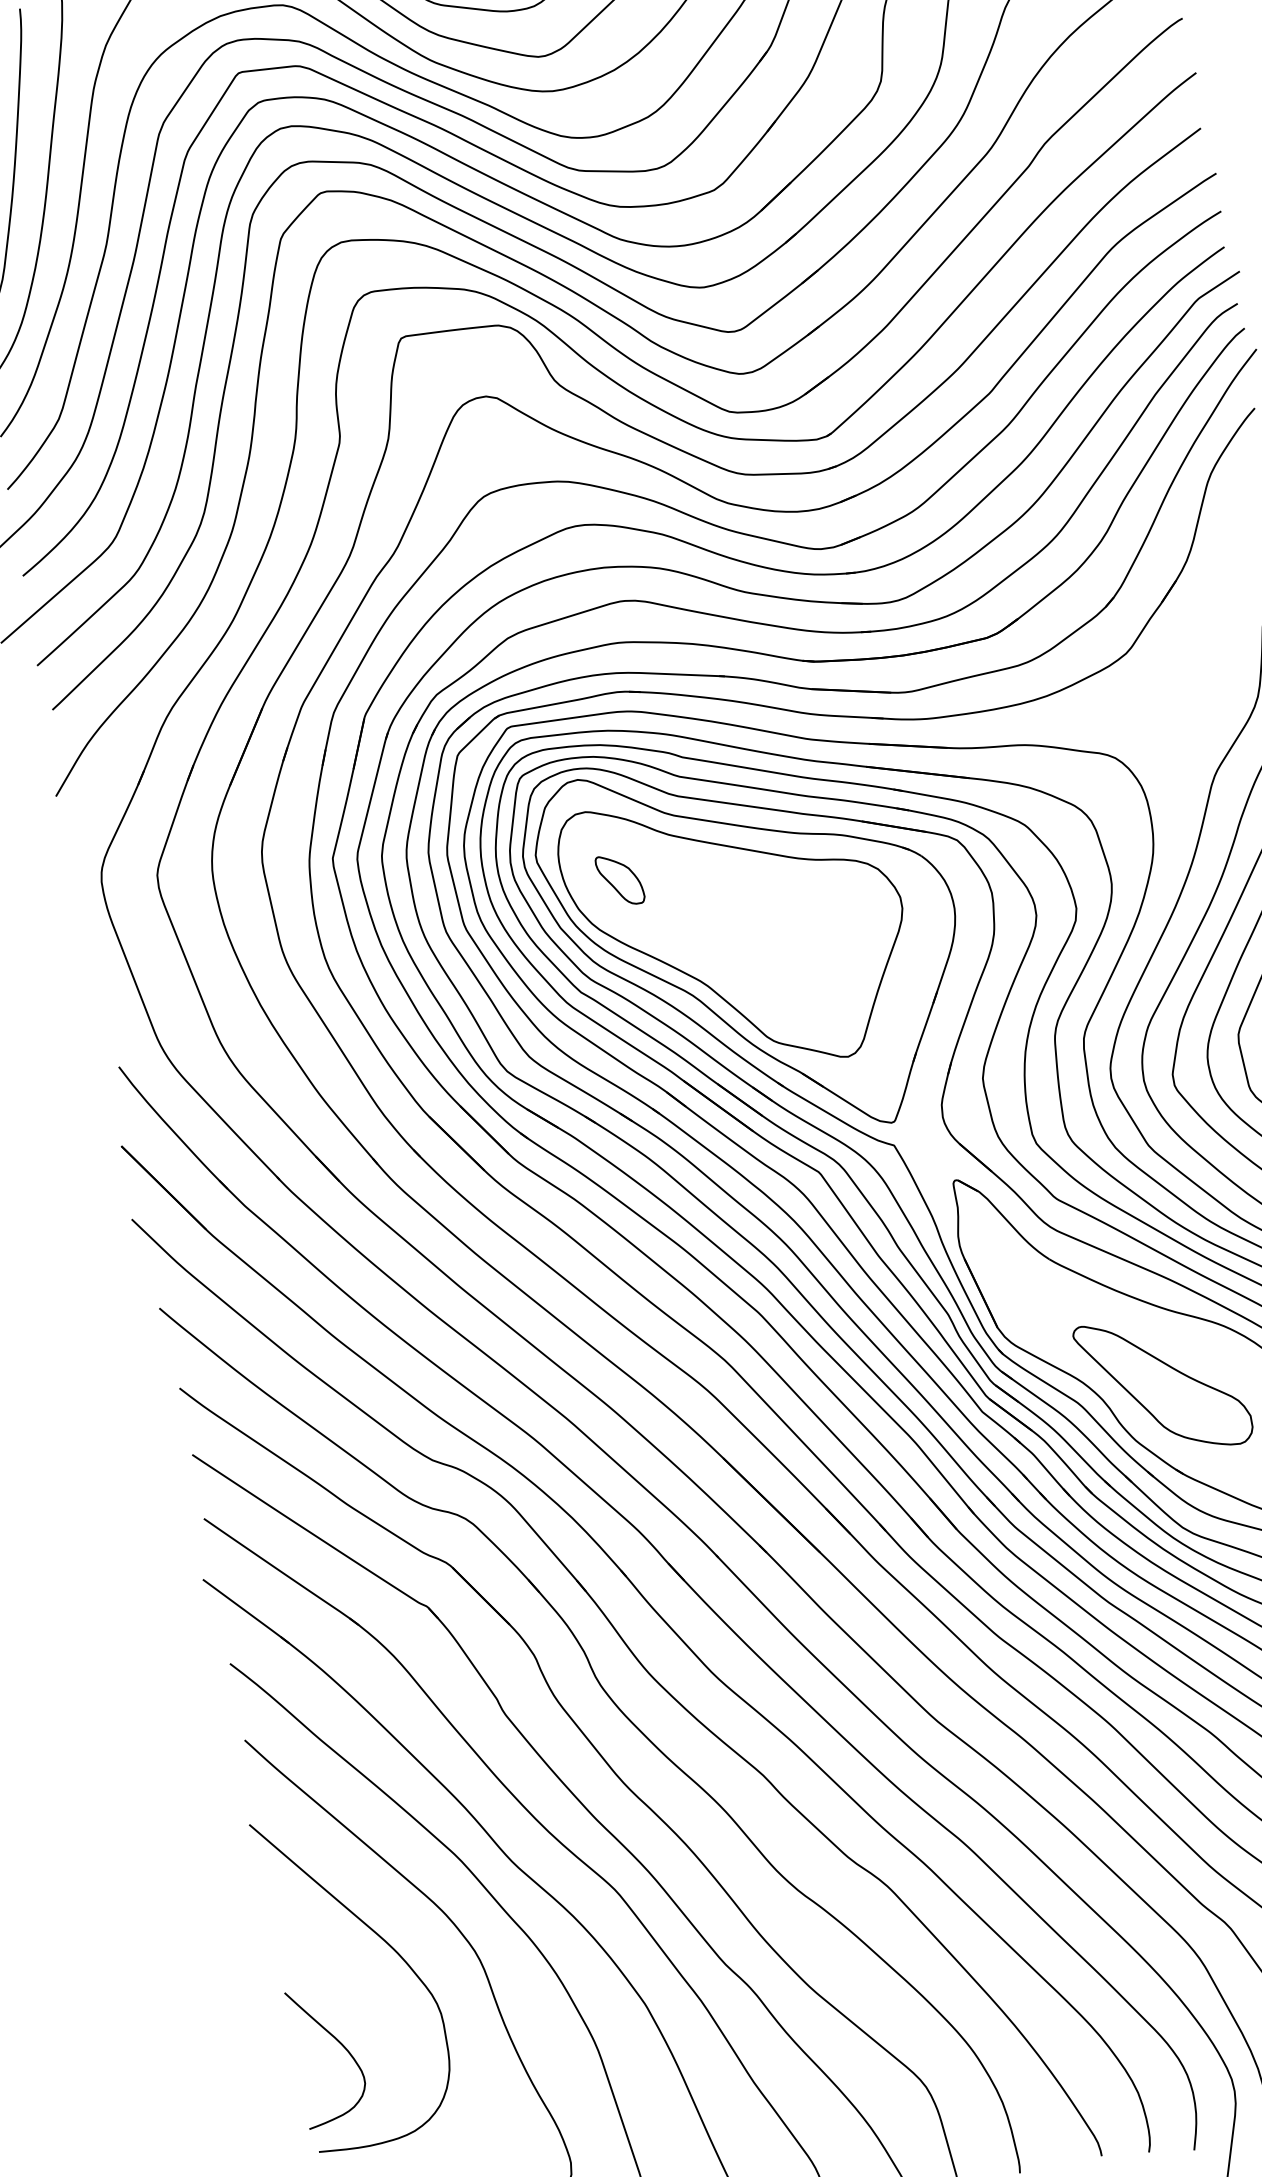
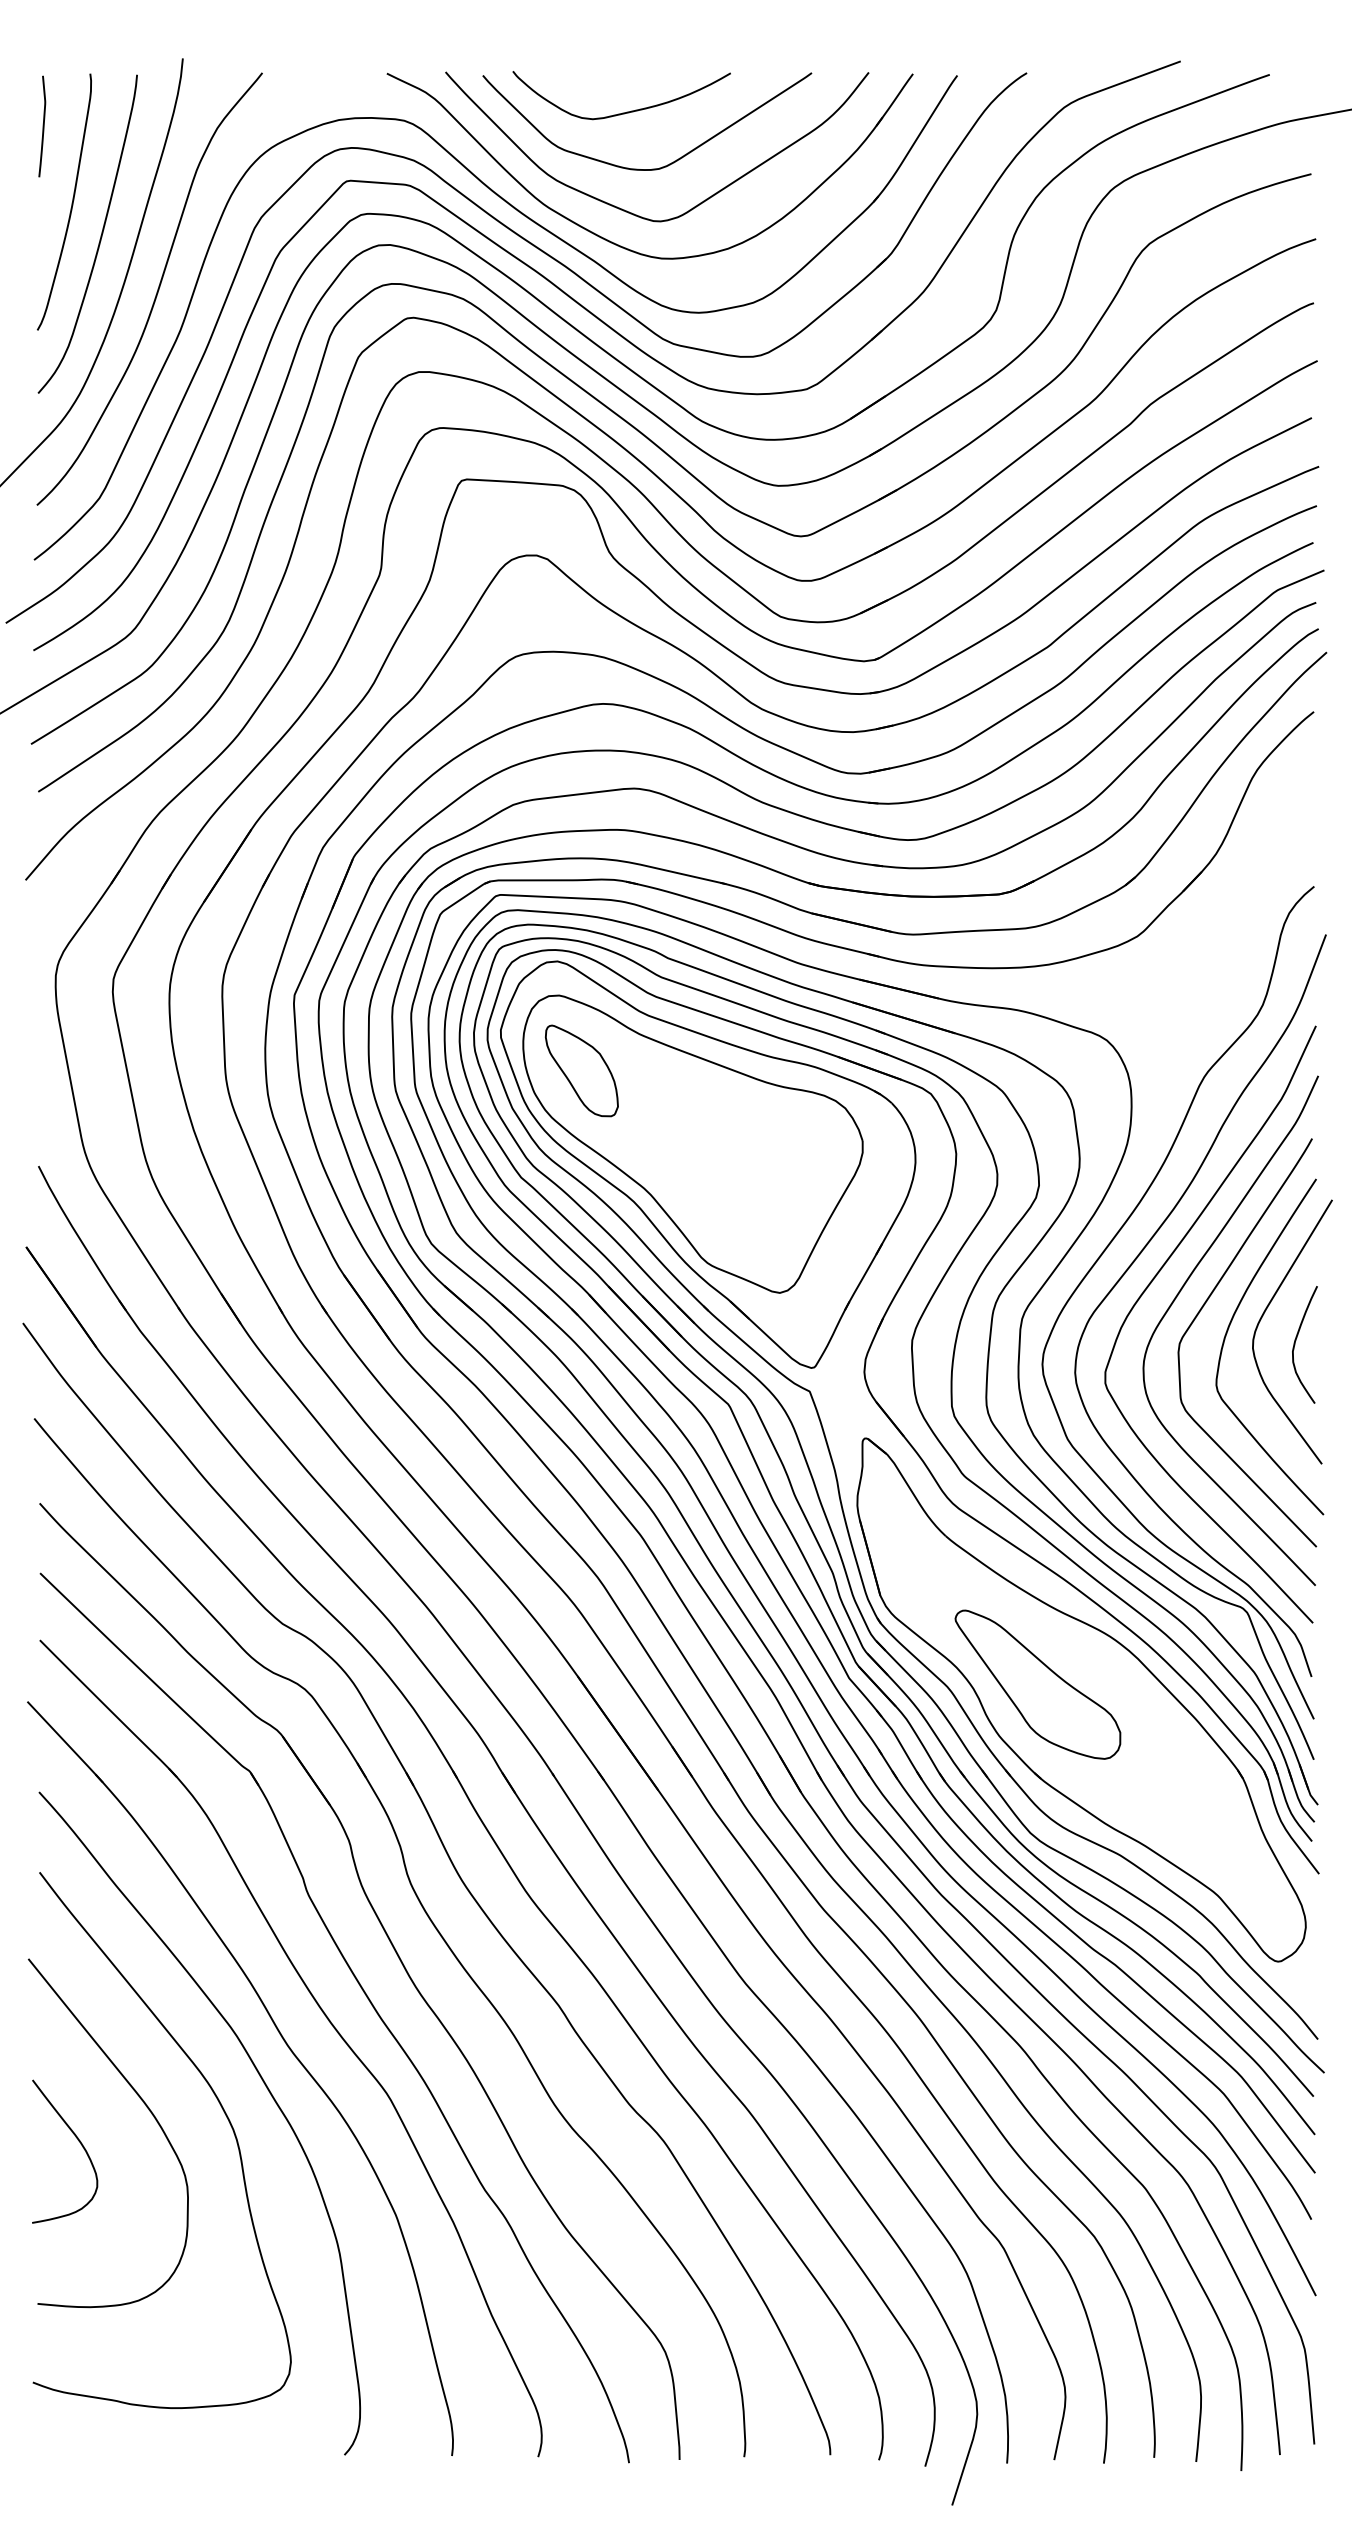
part: (619, 879) -> (581, 1070), size x1.67
curve: (339, 2043) -> (78, 2141), moved

